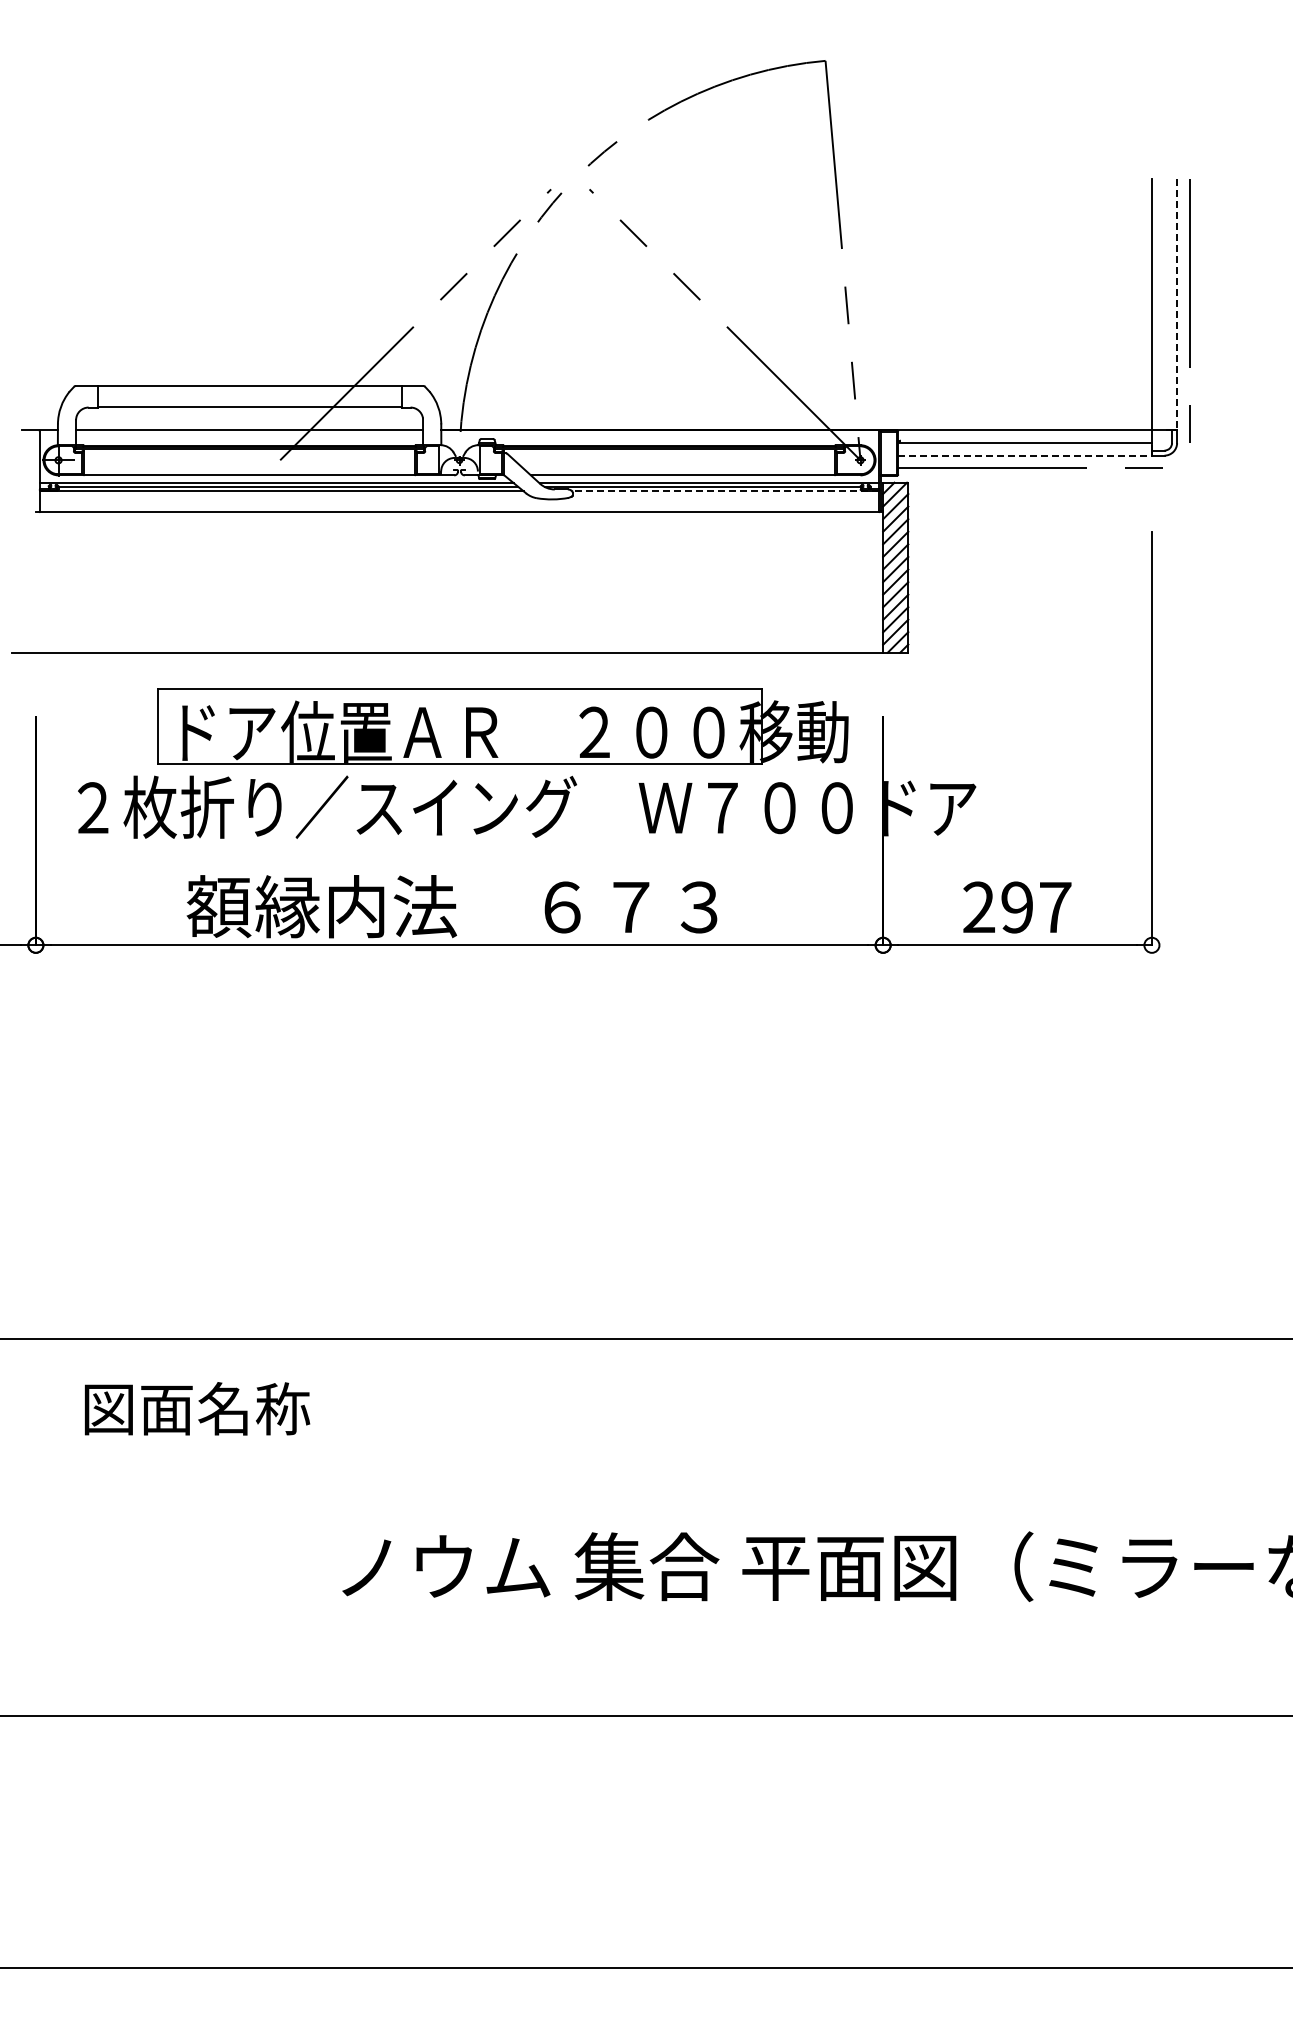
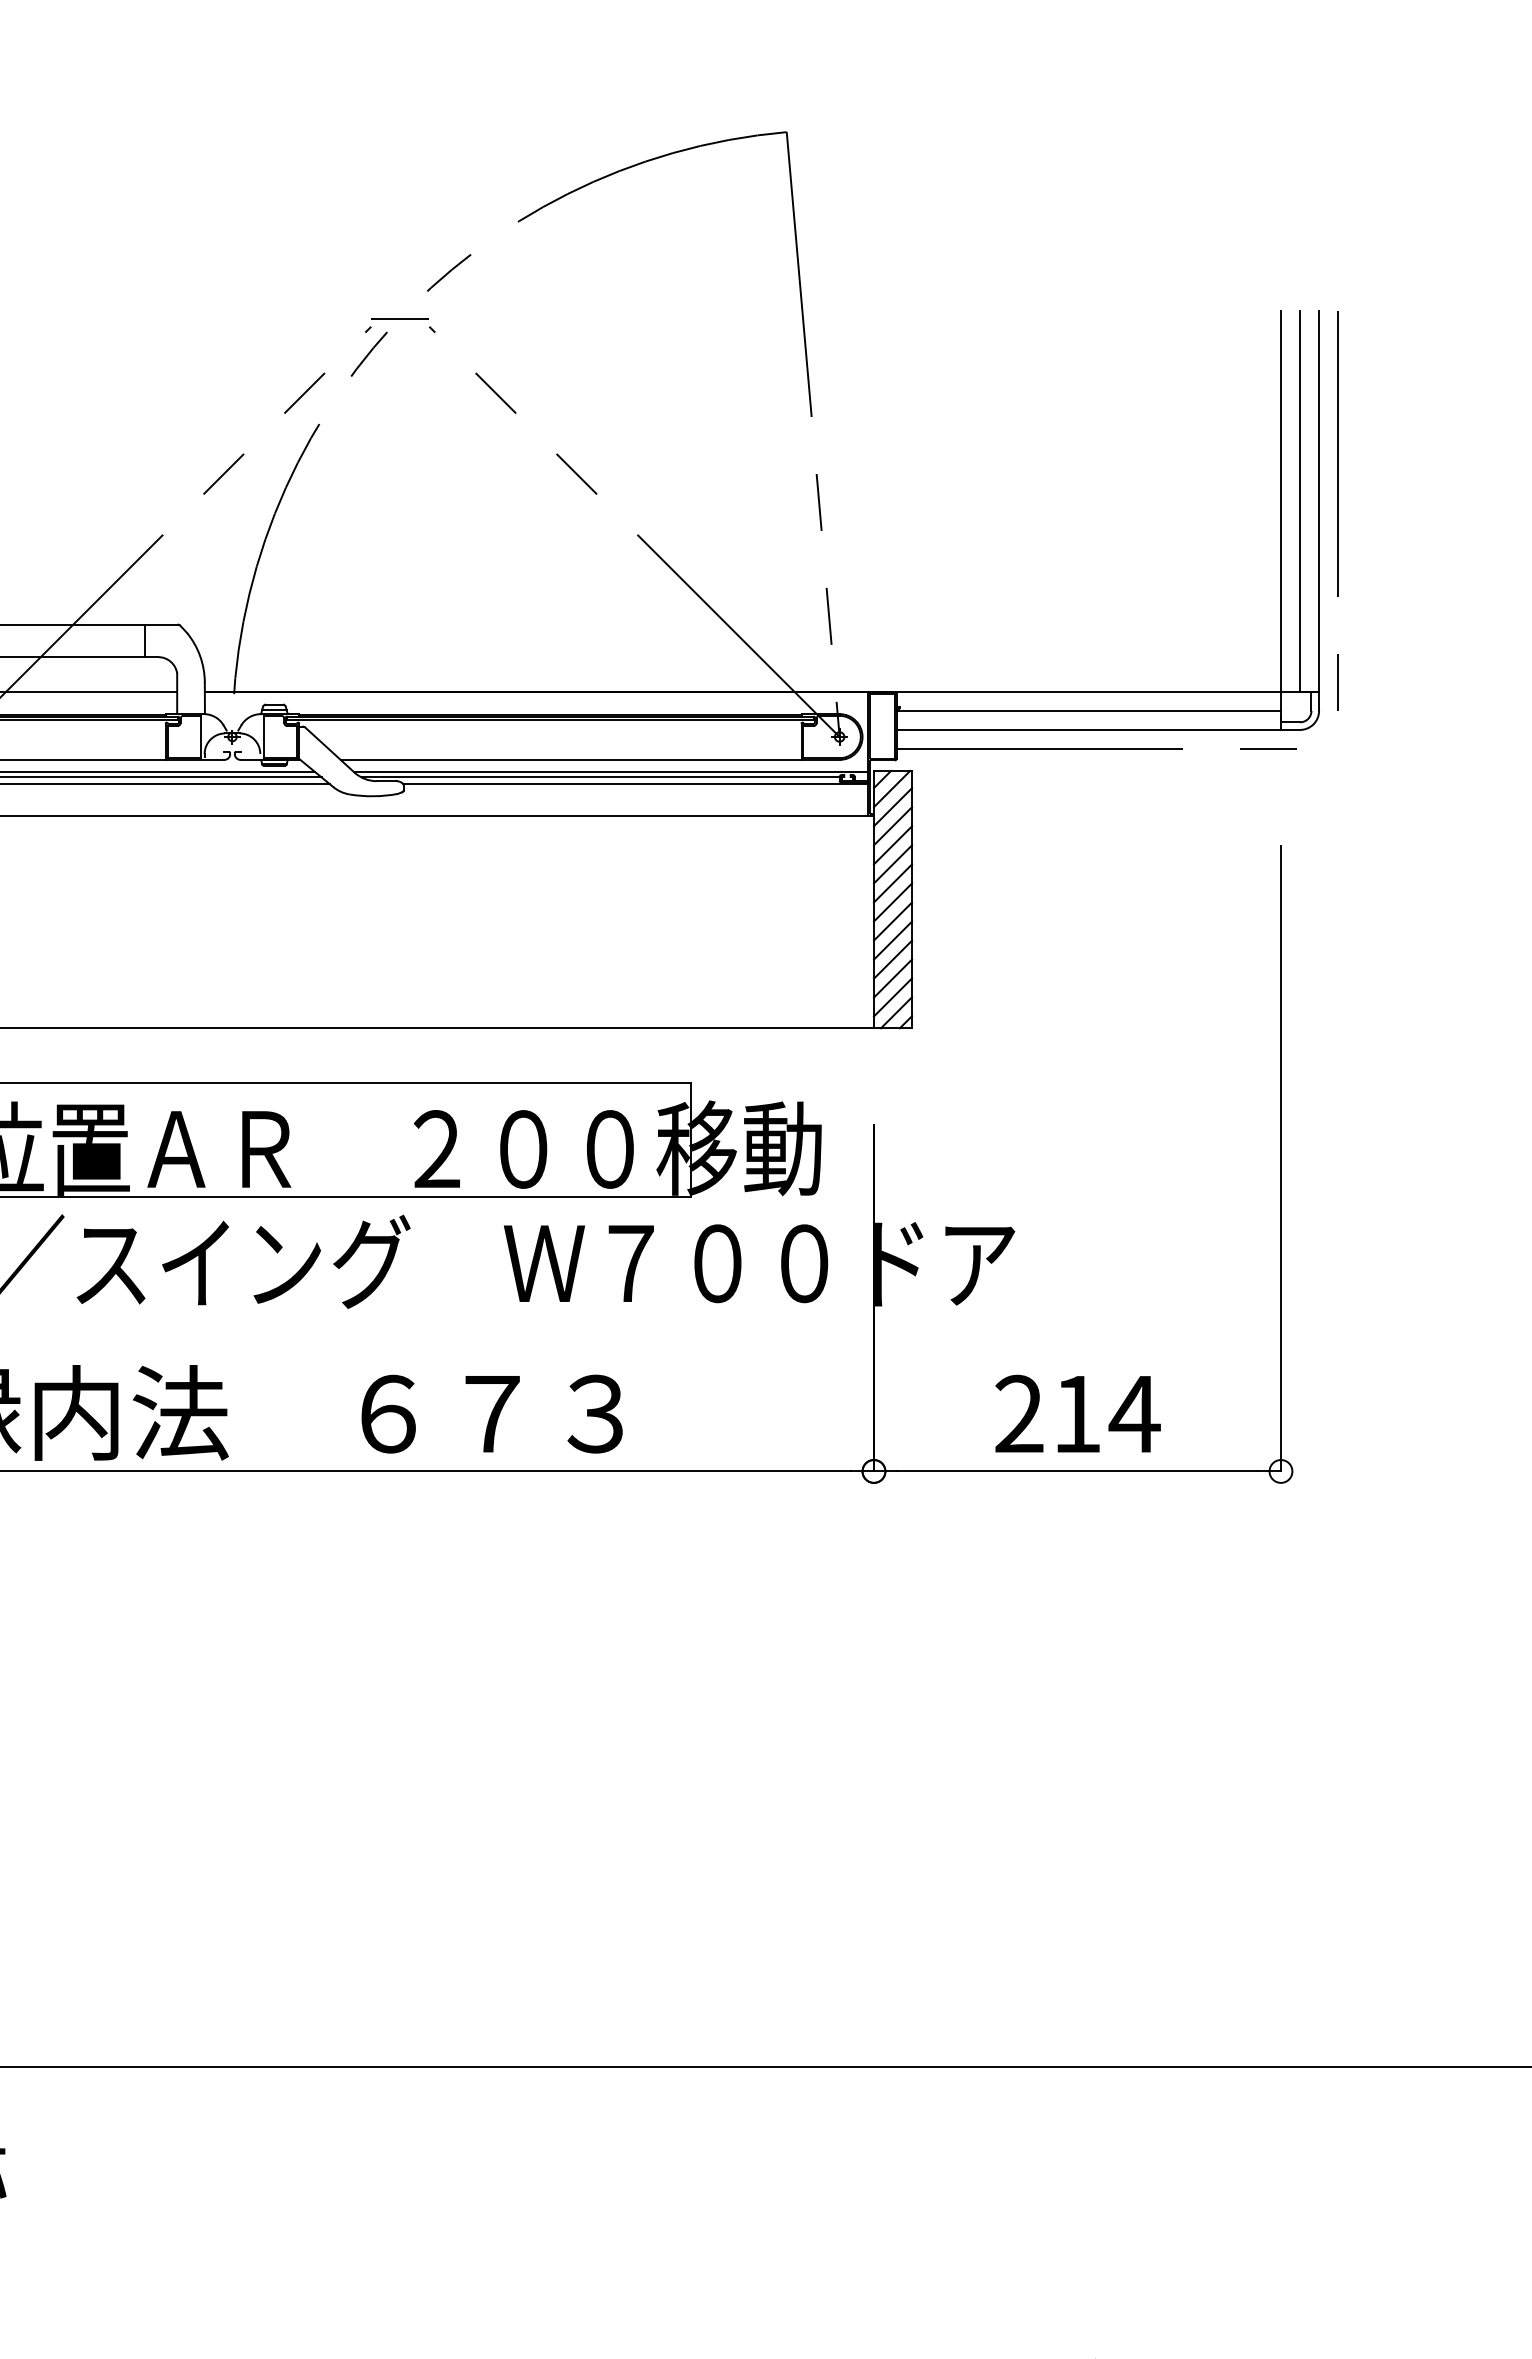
line: (570, 184) -> (400, 319), added
line: (1164, 304) -> (1300, 501), added
line: (1177, 304) -> (1319, 501), dashed -> solid
line: (1025, 455) -> (1089, 729), dashed -> solid
line: (725, 491) -> (635, 784), dashed -> solid
text: (1036, 907) -> (1106, 1414), 297 -> 214

